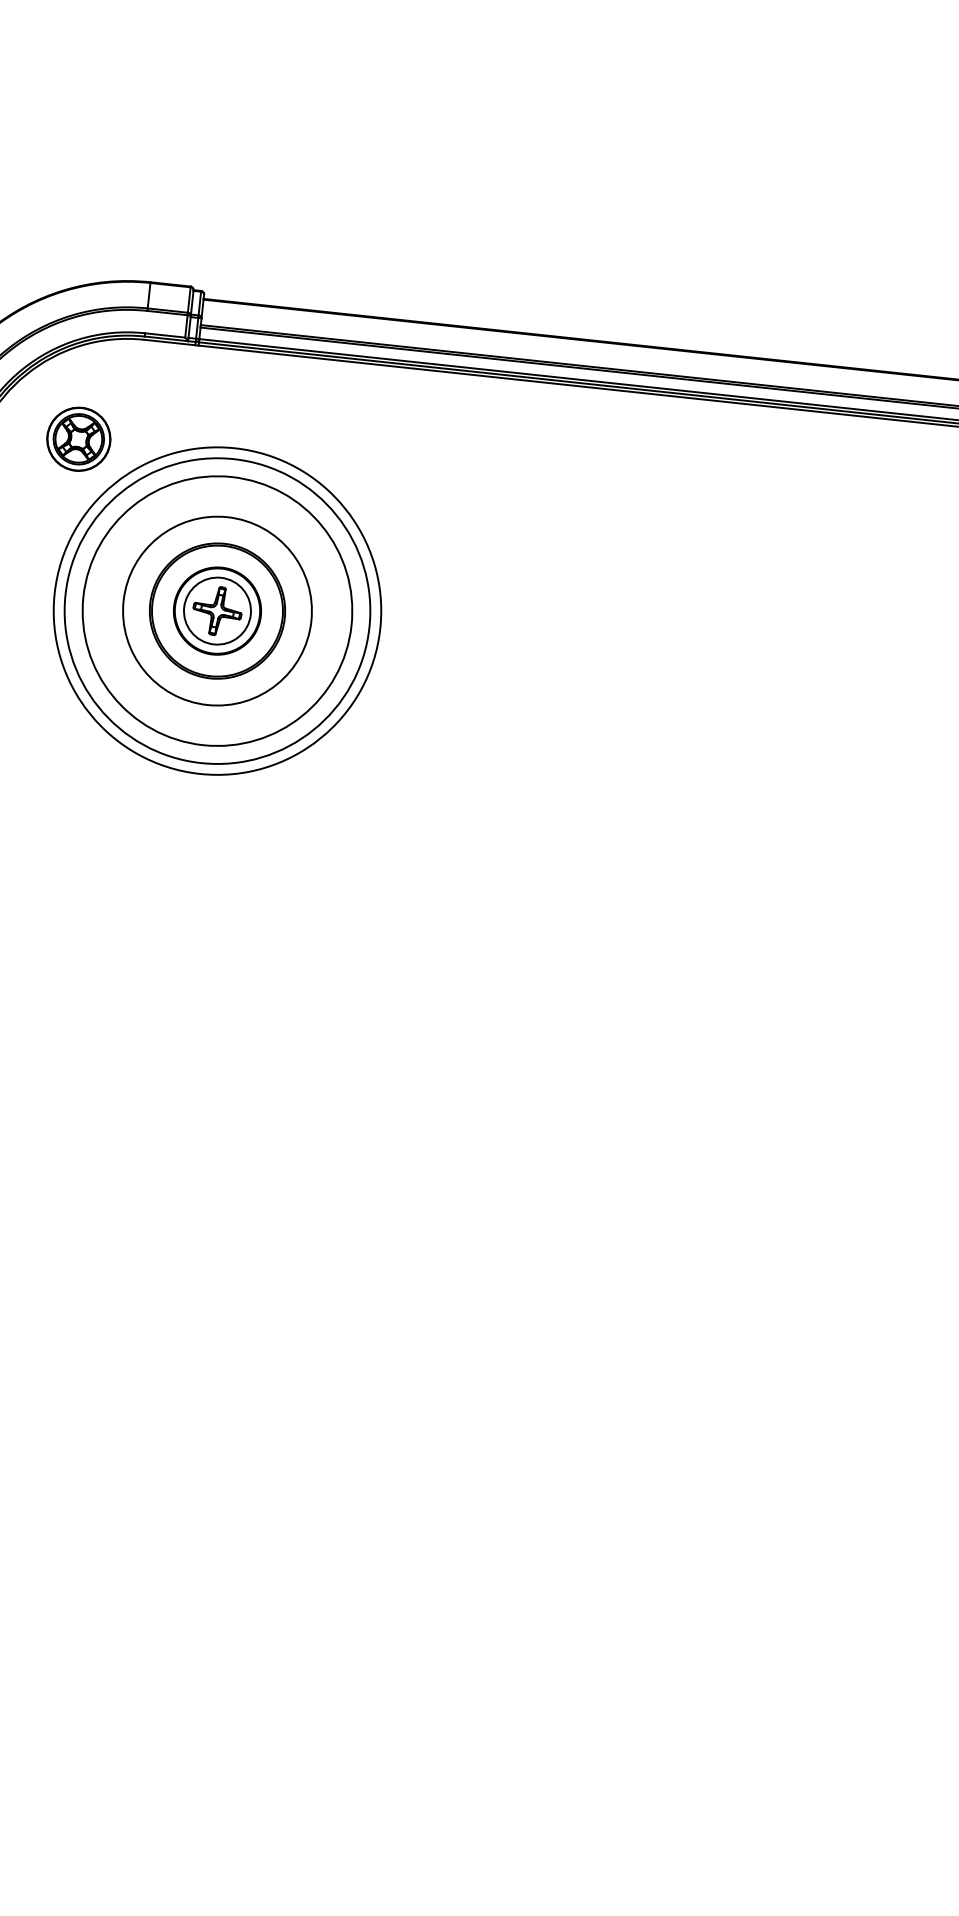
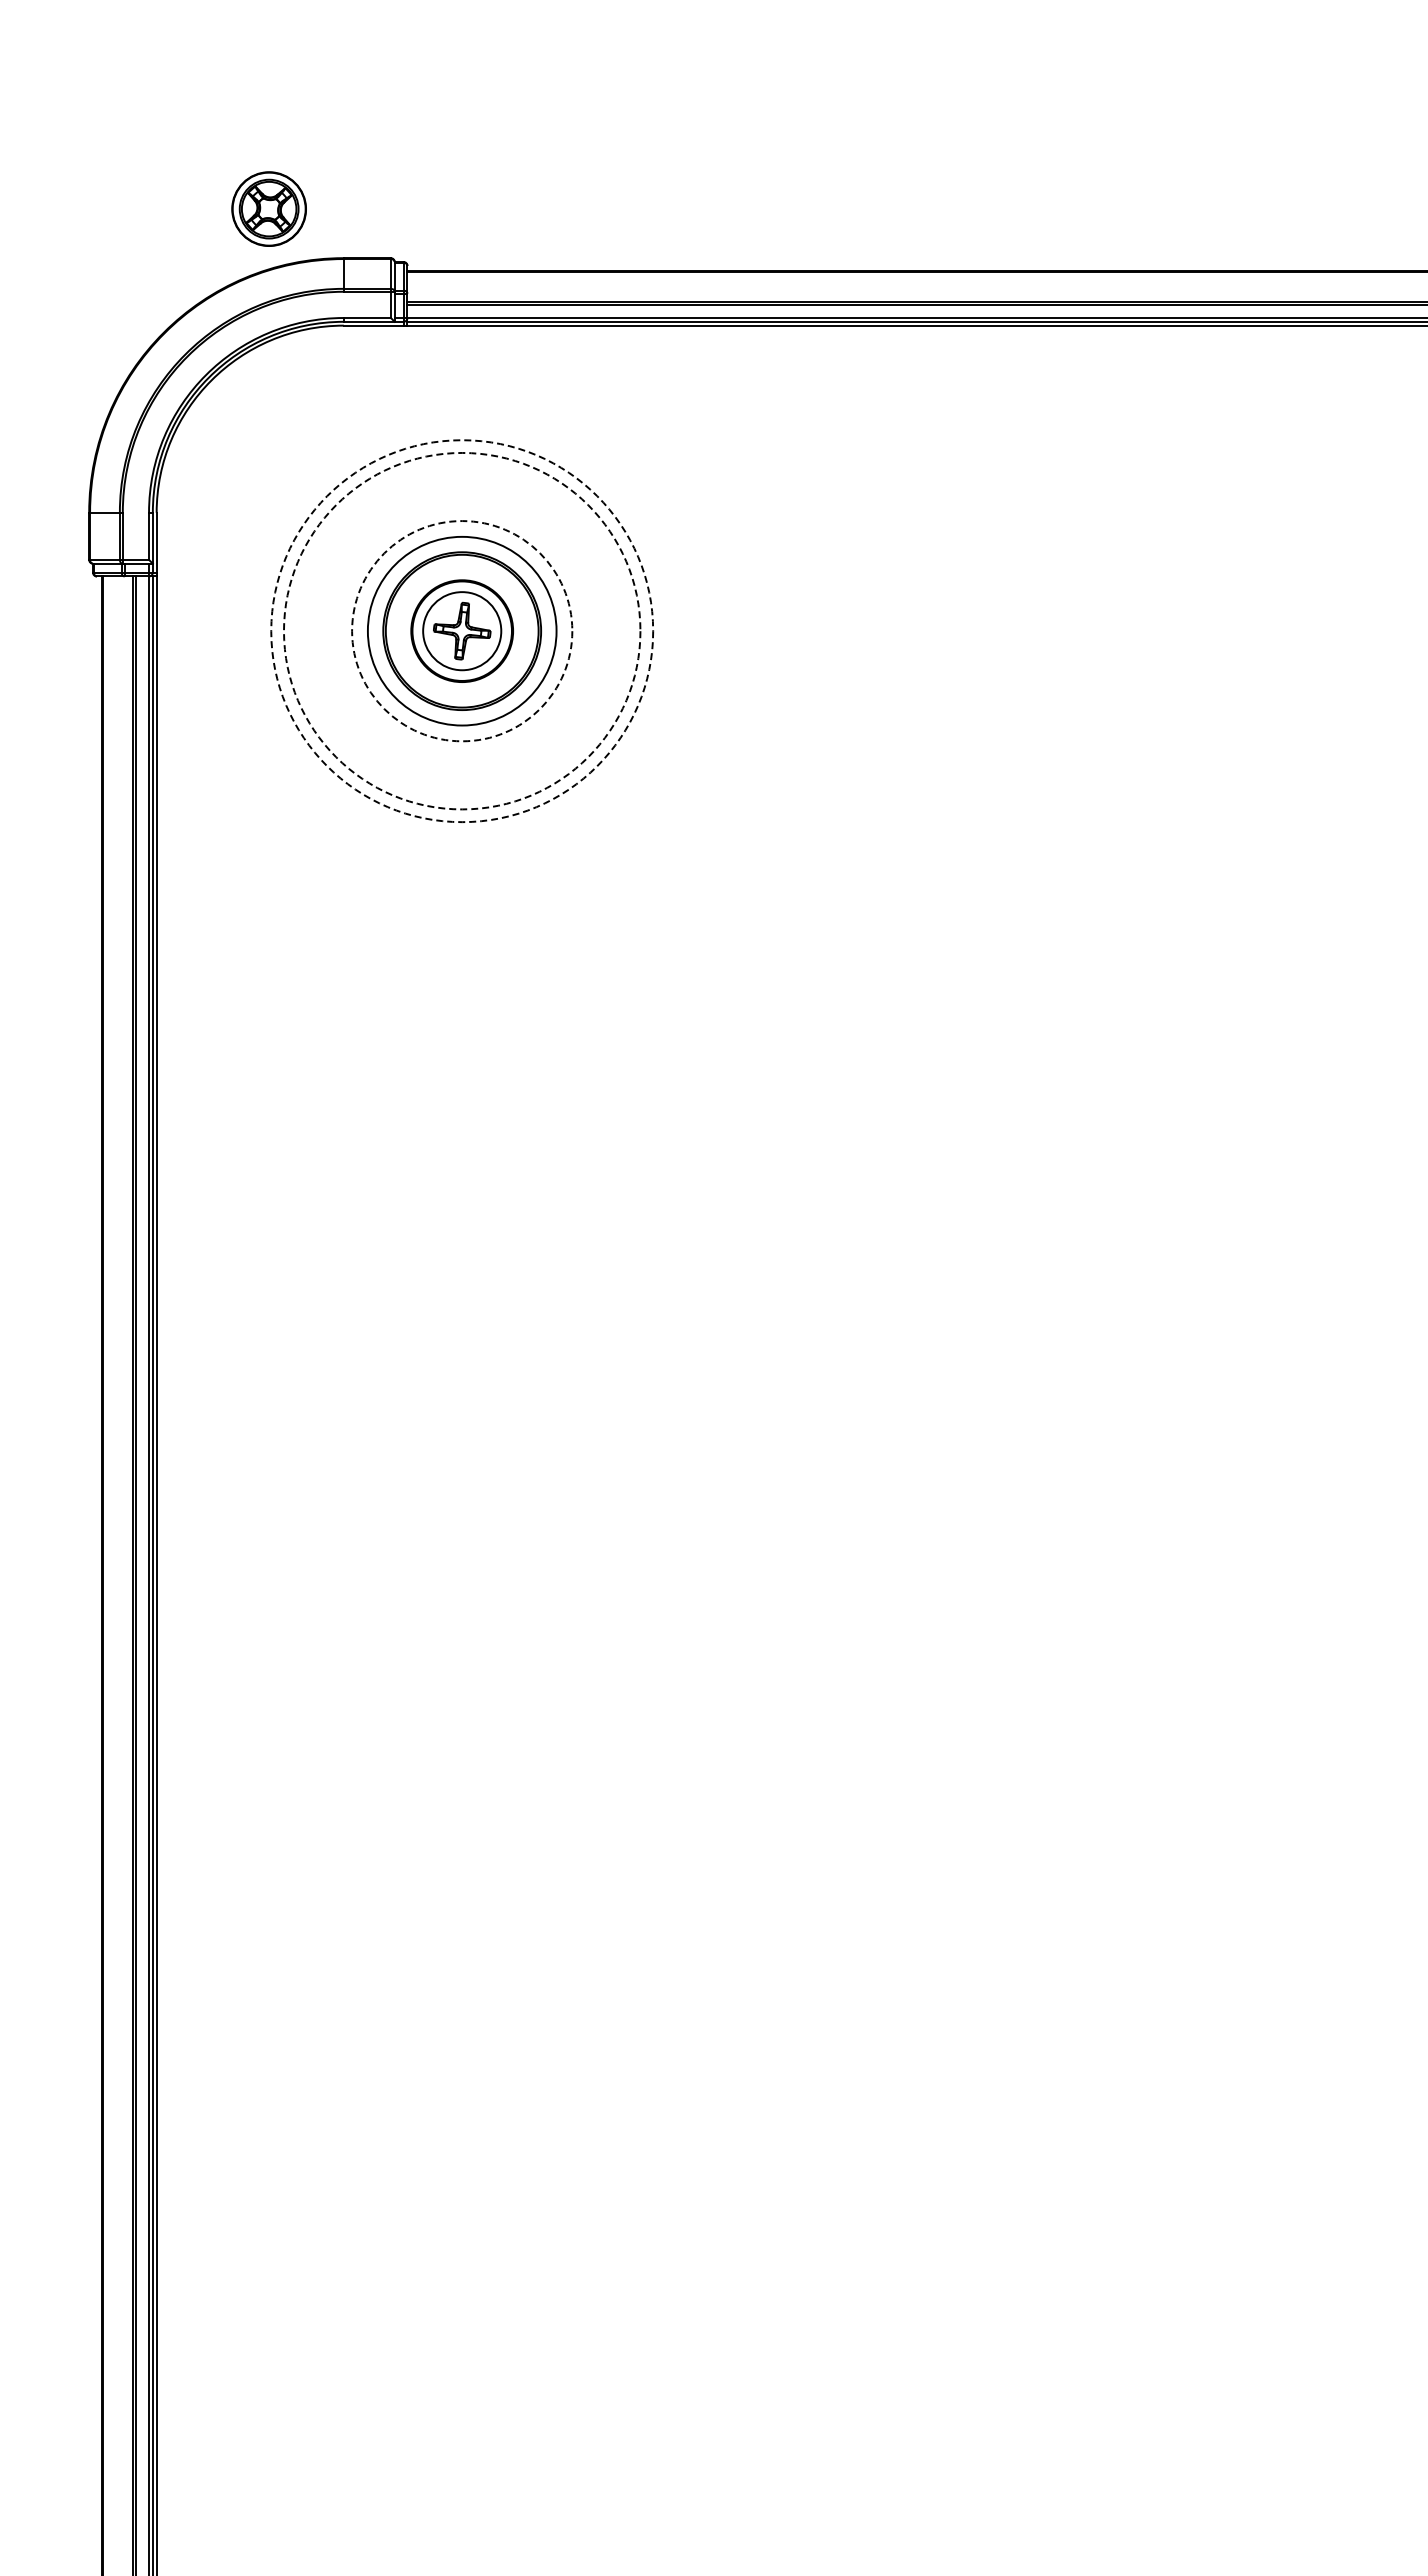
part: (78, 438) -> (268, 208), moved
circle: (216, 610) -> (461, 630), size x0.6
circle: (216, 610) -> (461, 630), solid -> dashed
circle: (217, 611) -> (462, 631), solid -> dashed
circle: (217, 611) -> (462, 631), solid -> dashed

